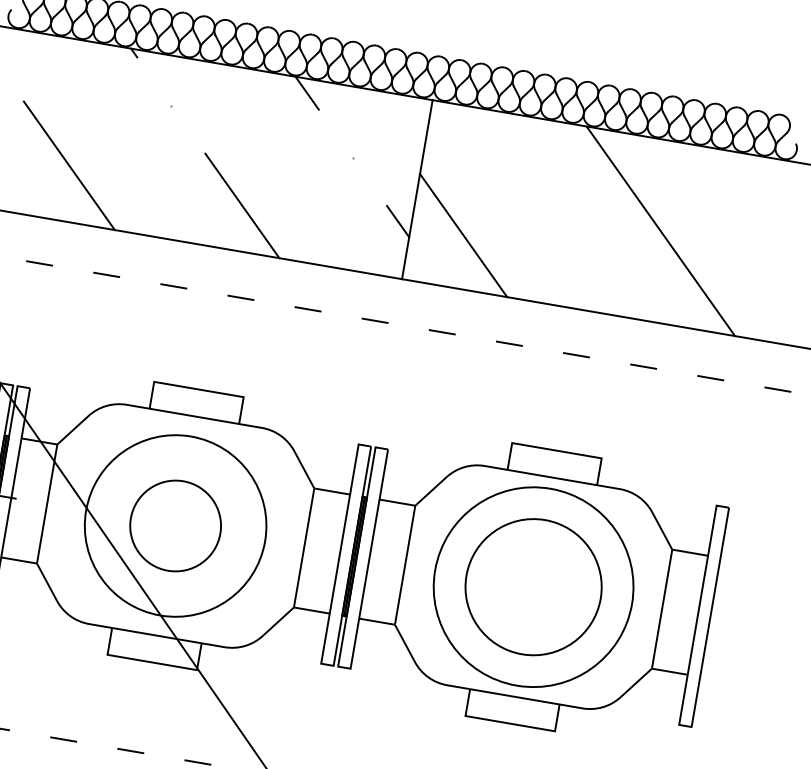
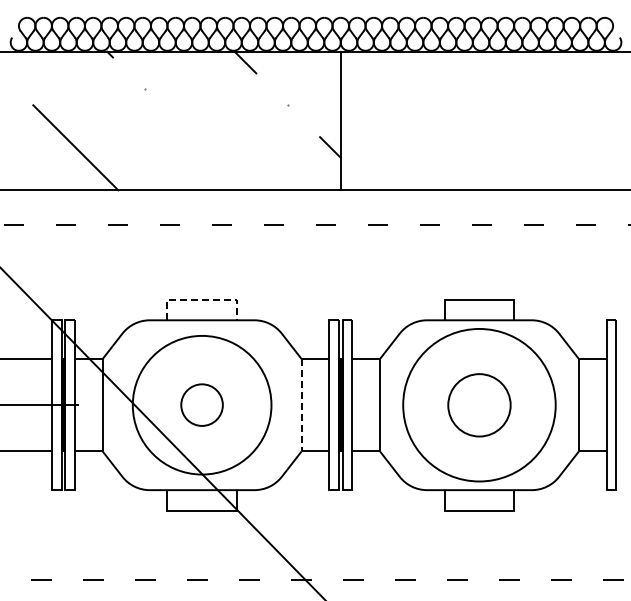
line: (241, 205) -> (210, 155), removed
line: (661, 230) -> (529, 120), removed
line: (463, 235) -> (381, 149), removed
line: (199, 389) -> (202, 299), solid -> dashed
circle: (174, 524) -> (201, 404), size x0.6
line: (303, 548) -> (301, 405), solid -> dashed
circle: (533, 587) -> (479, 405), size x0.6

